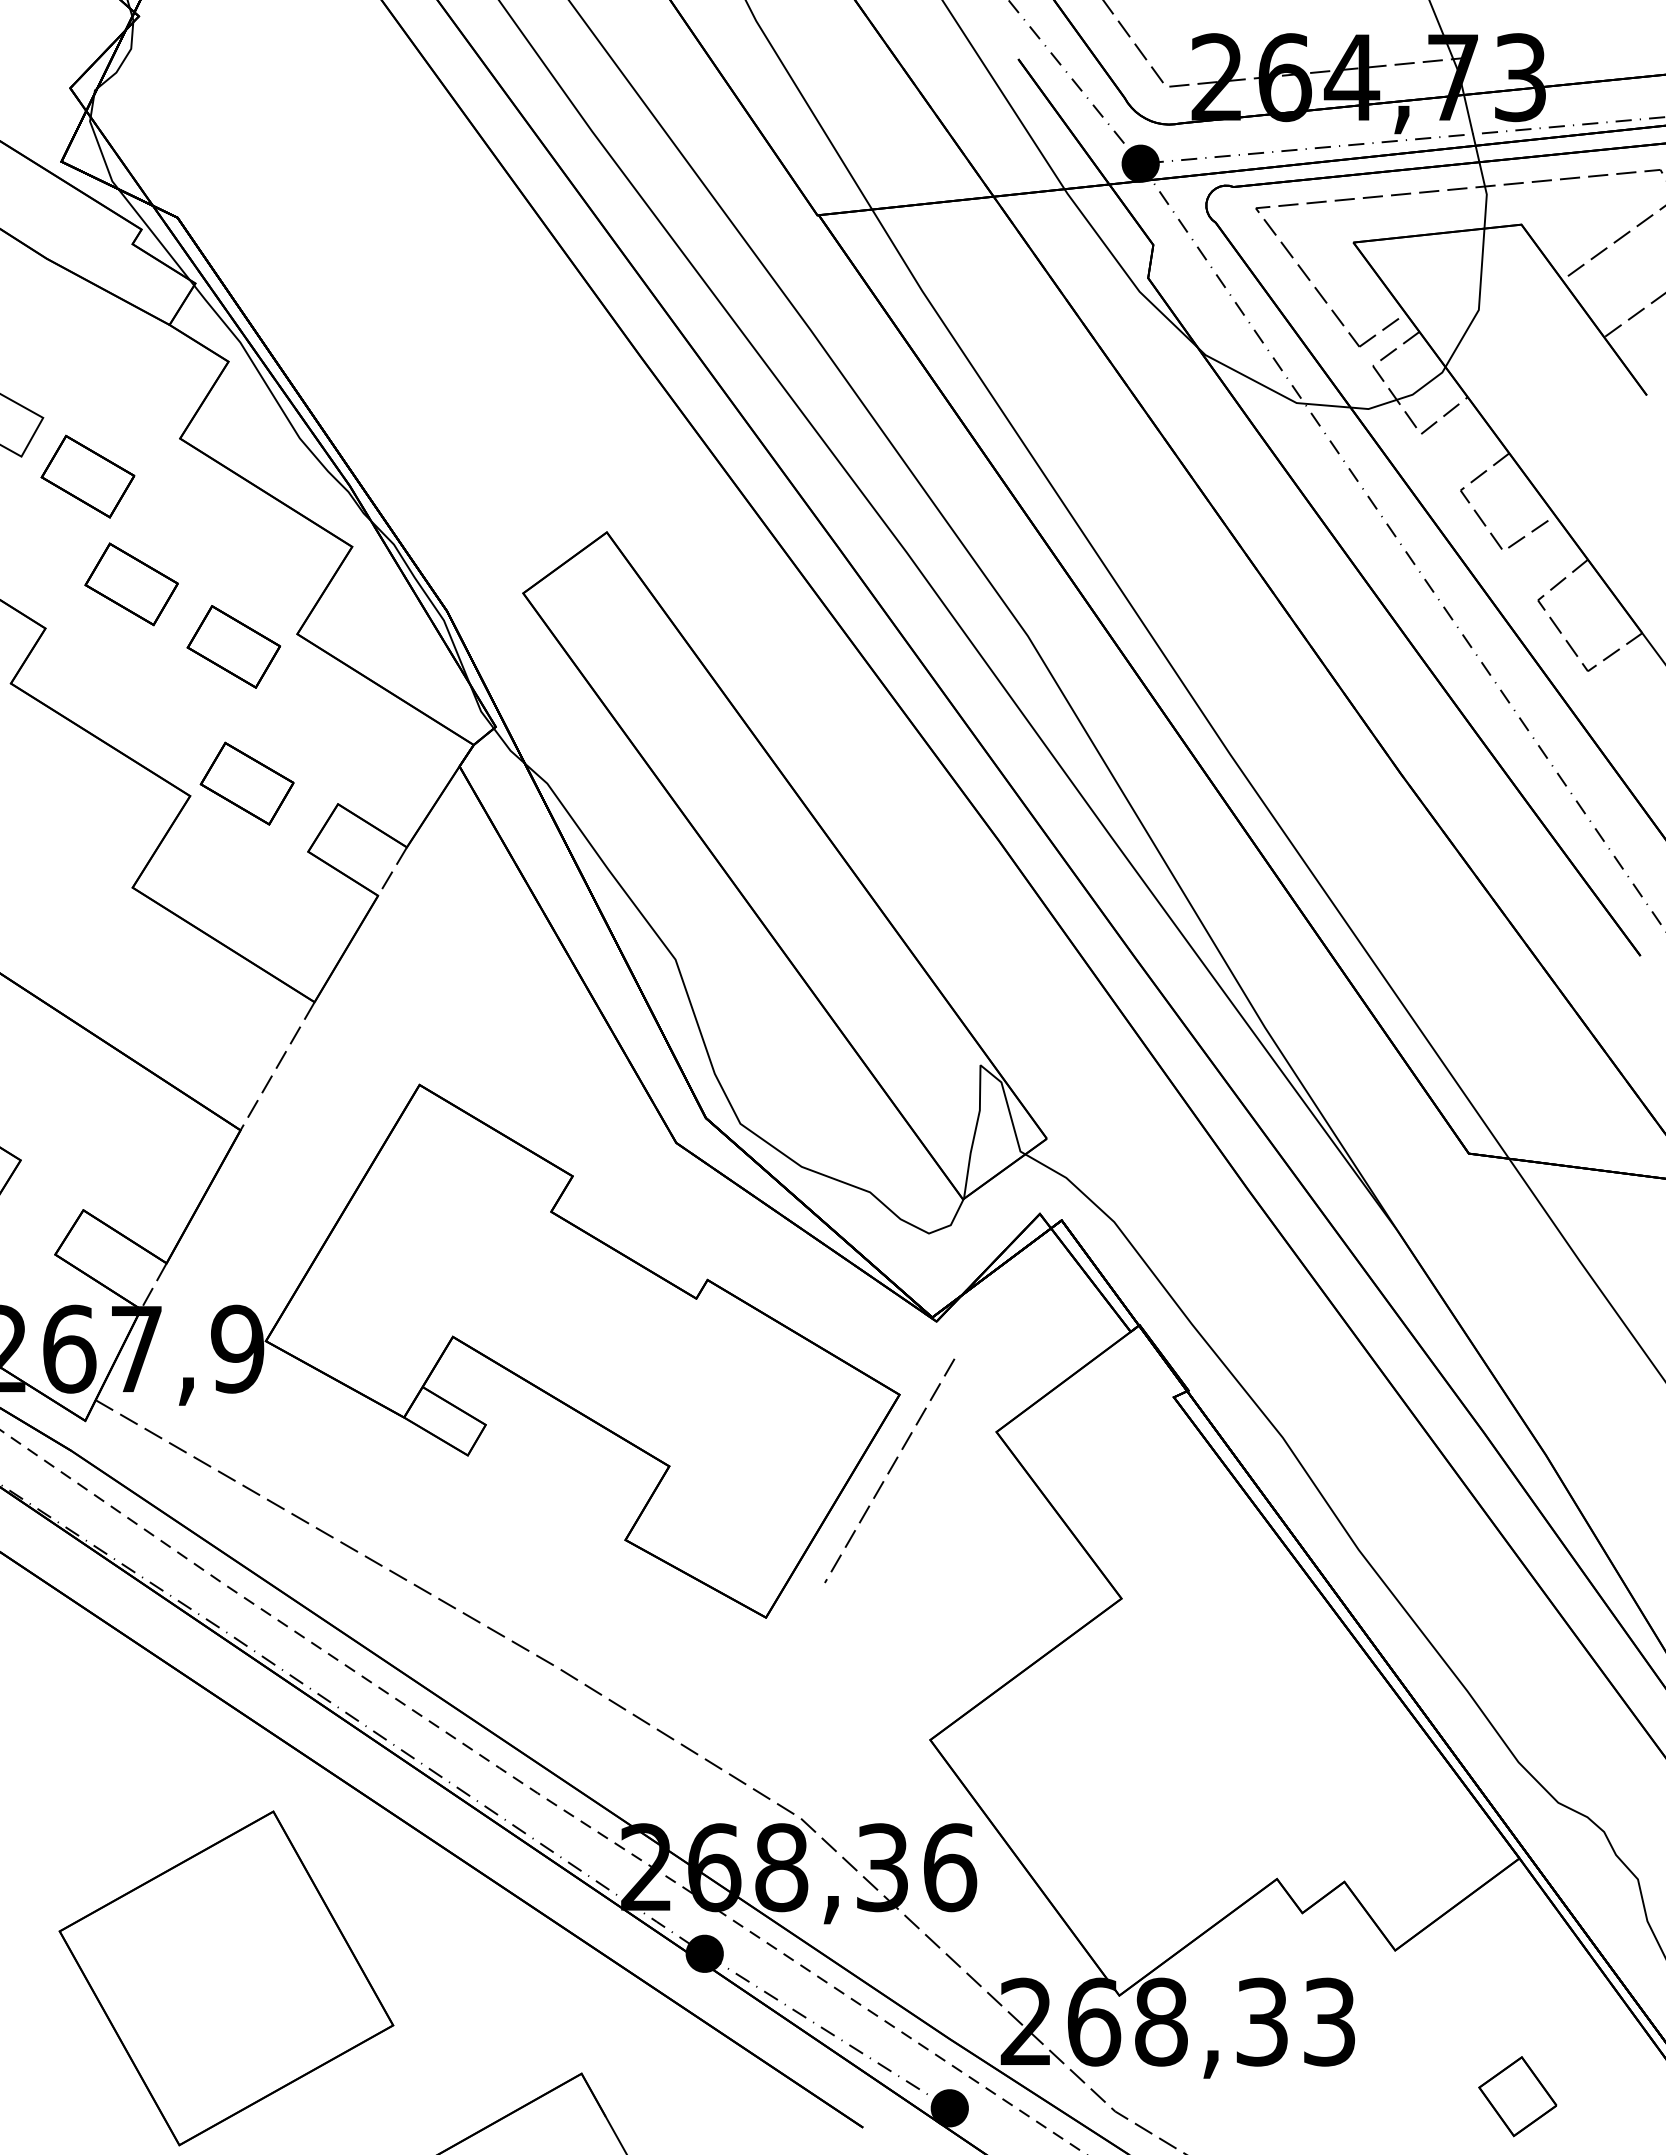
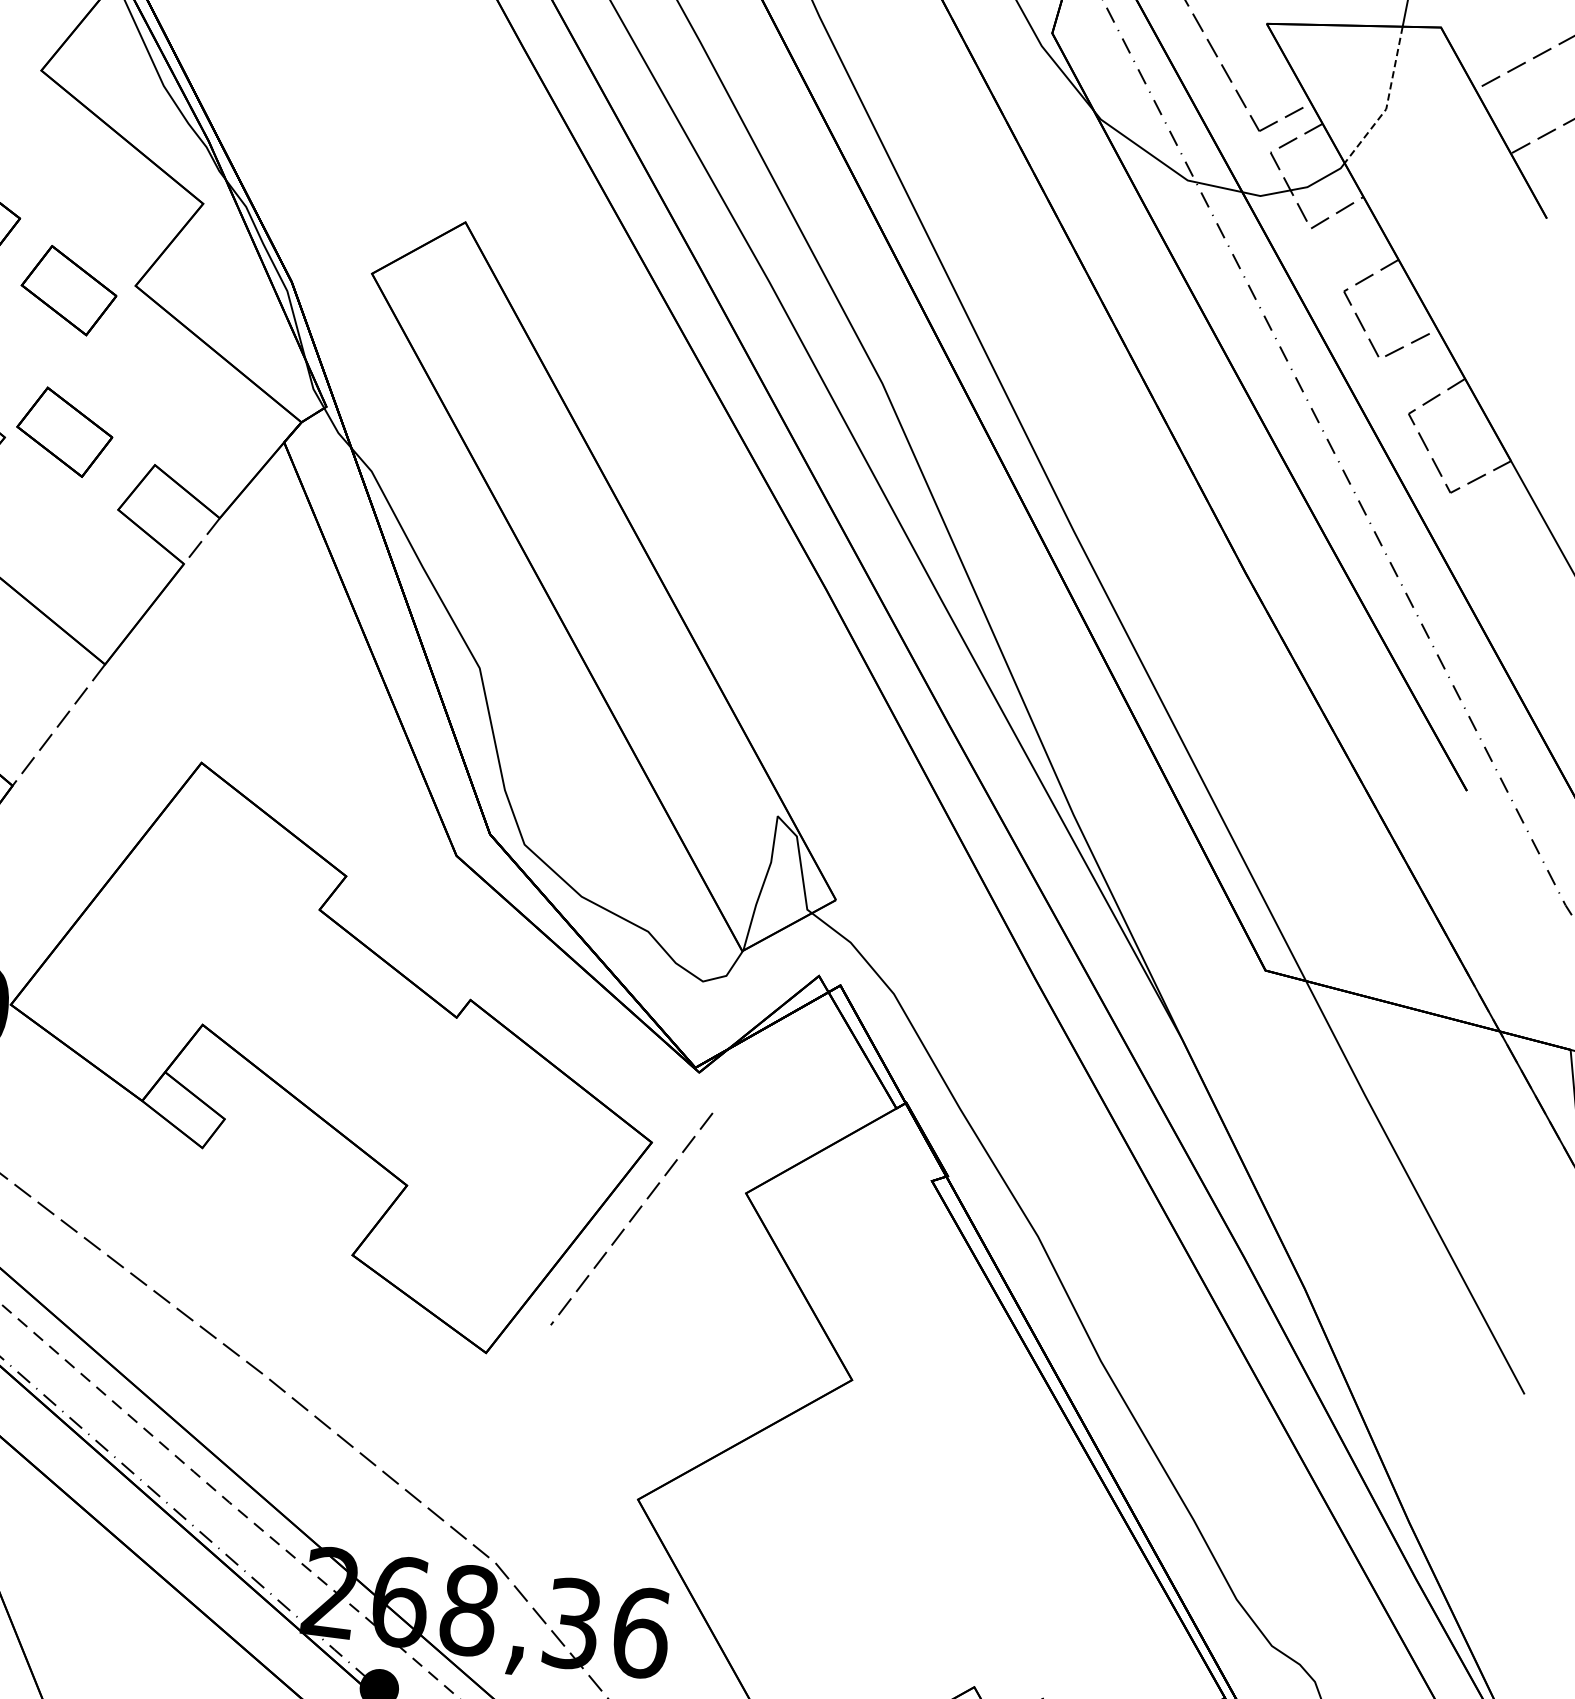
line: (1479, 303) -> (1387, 102), solid -> dashed

